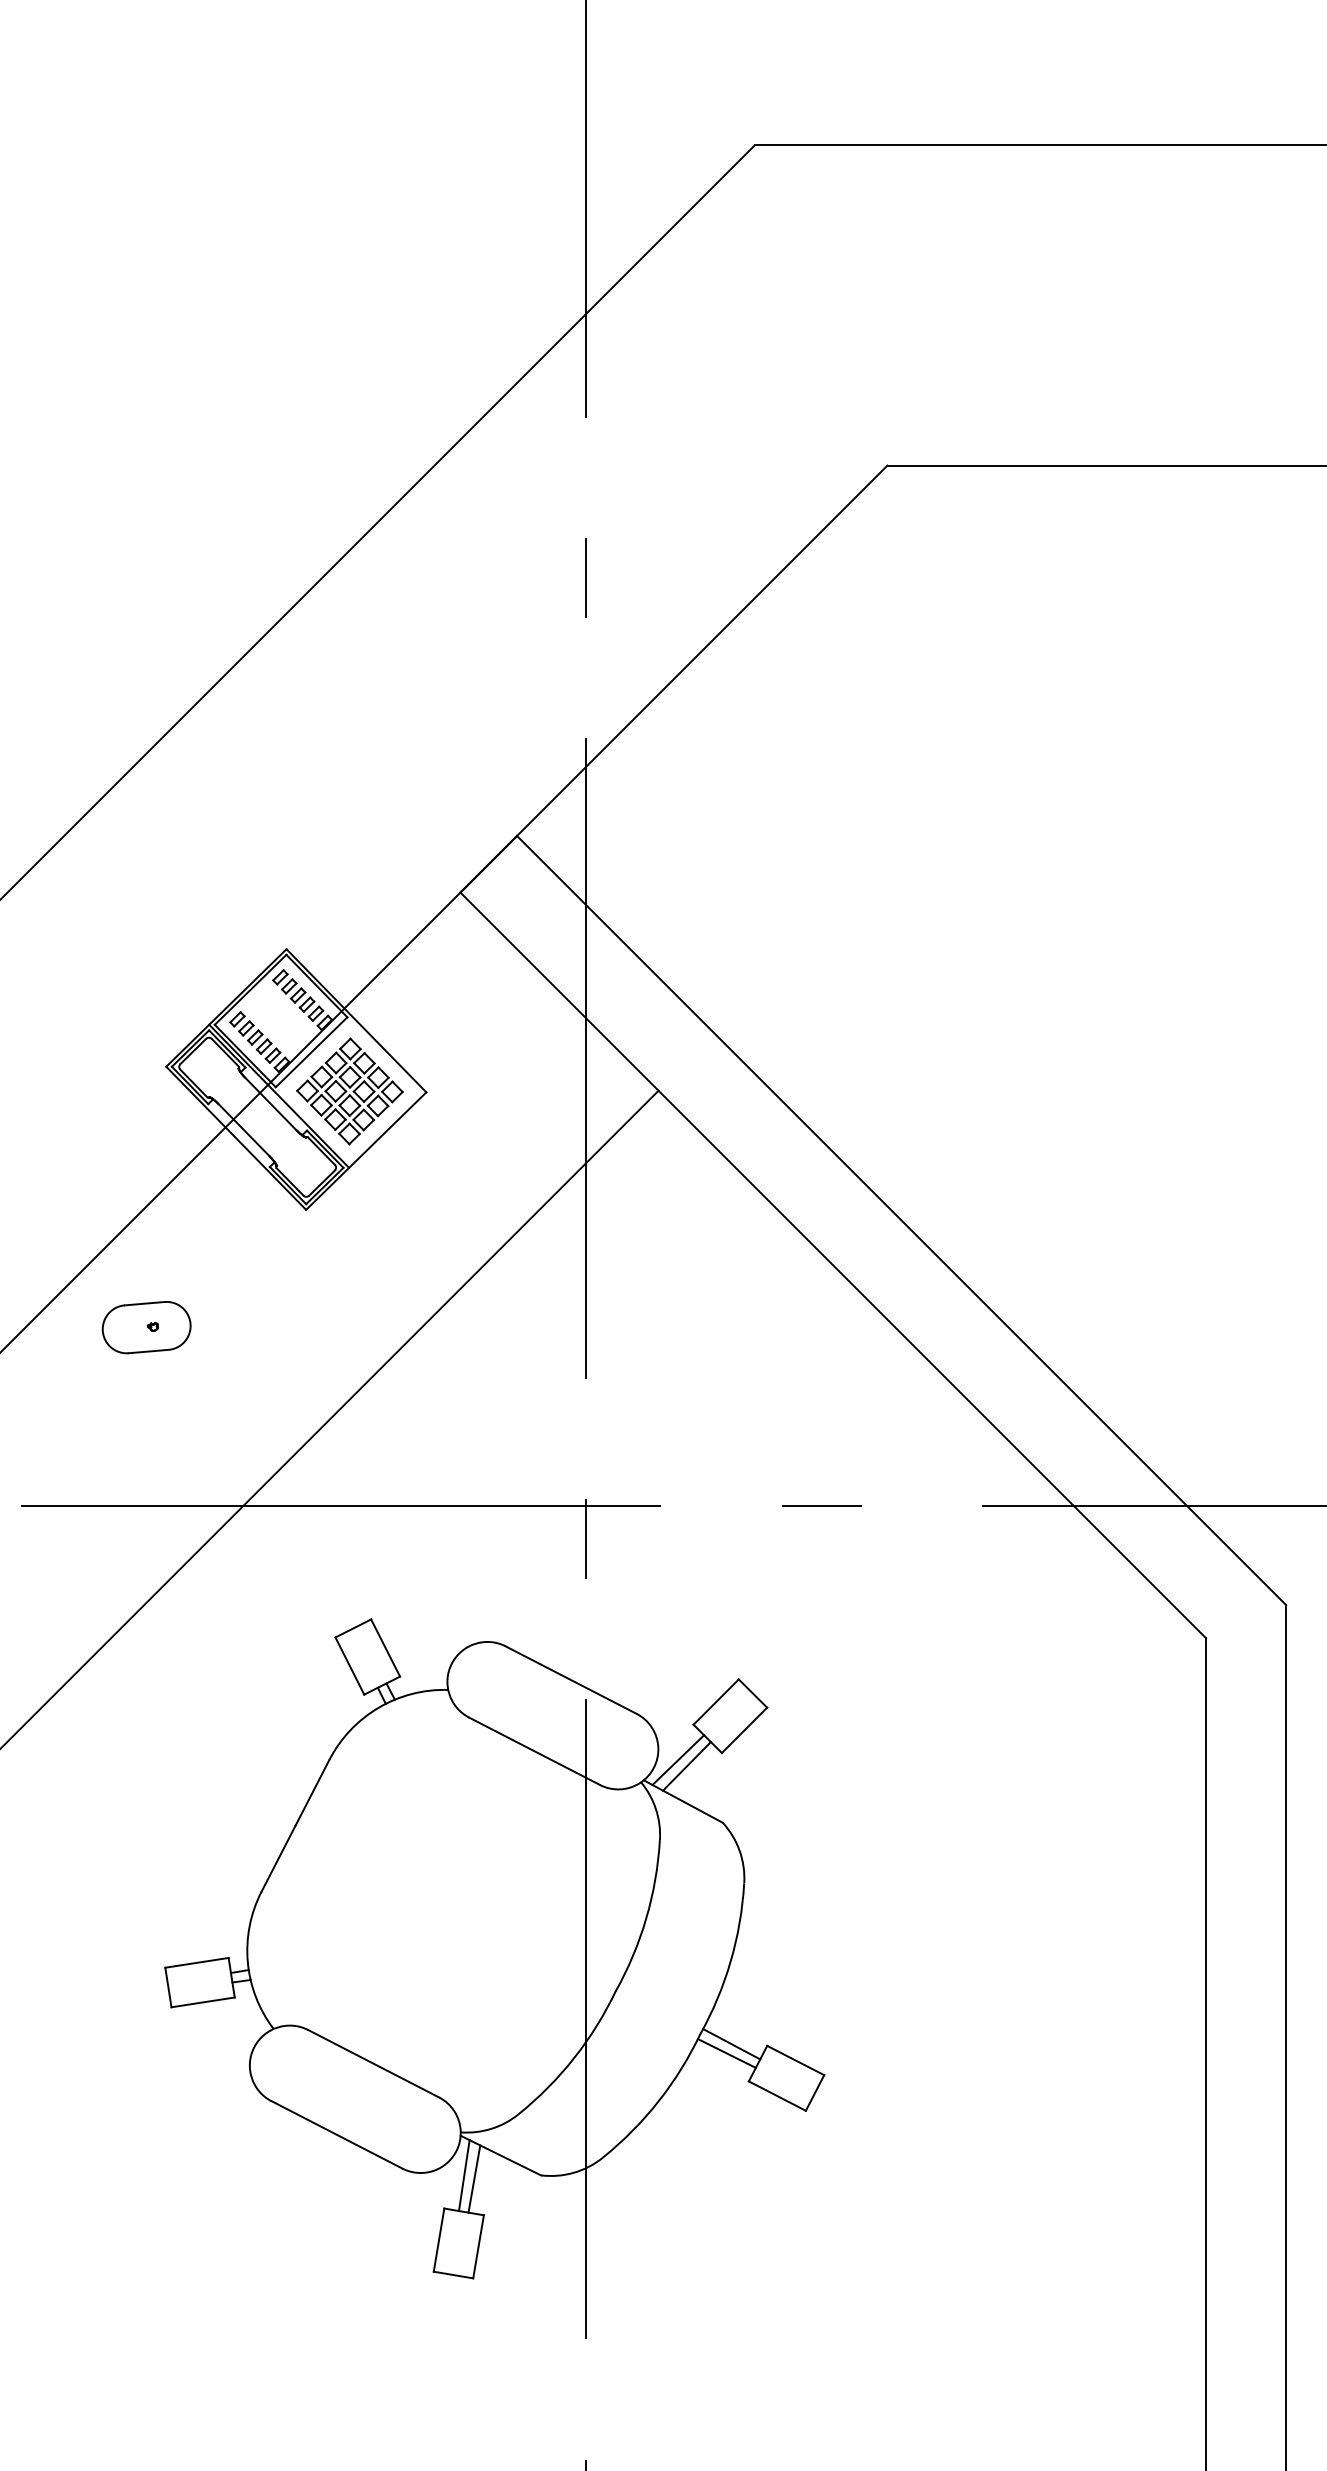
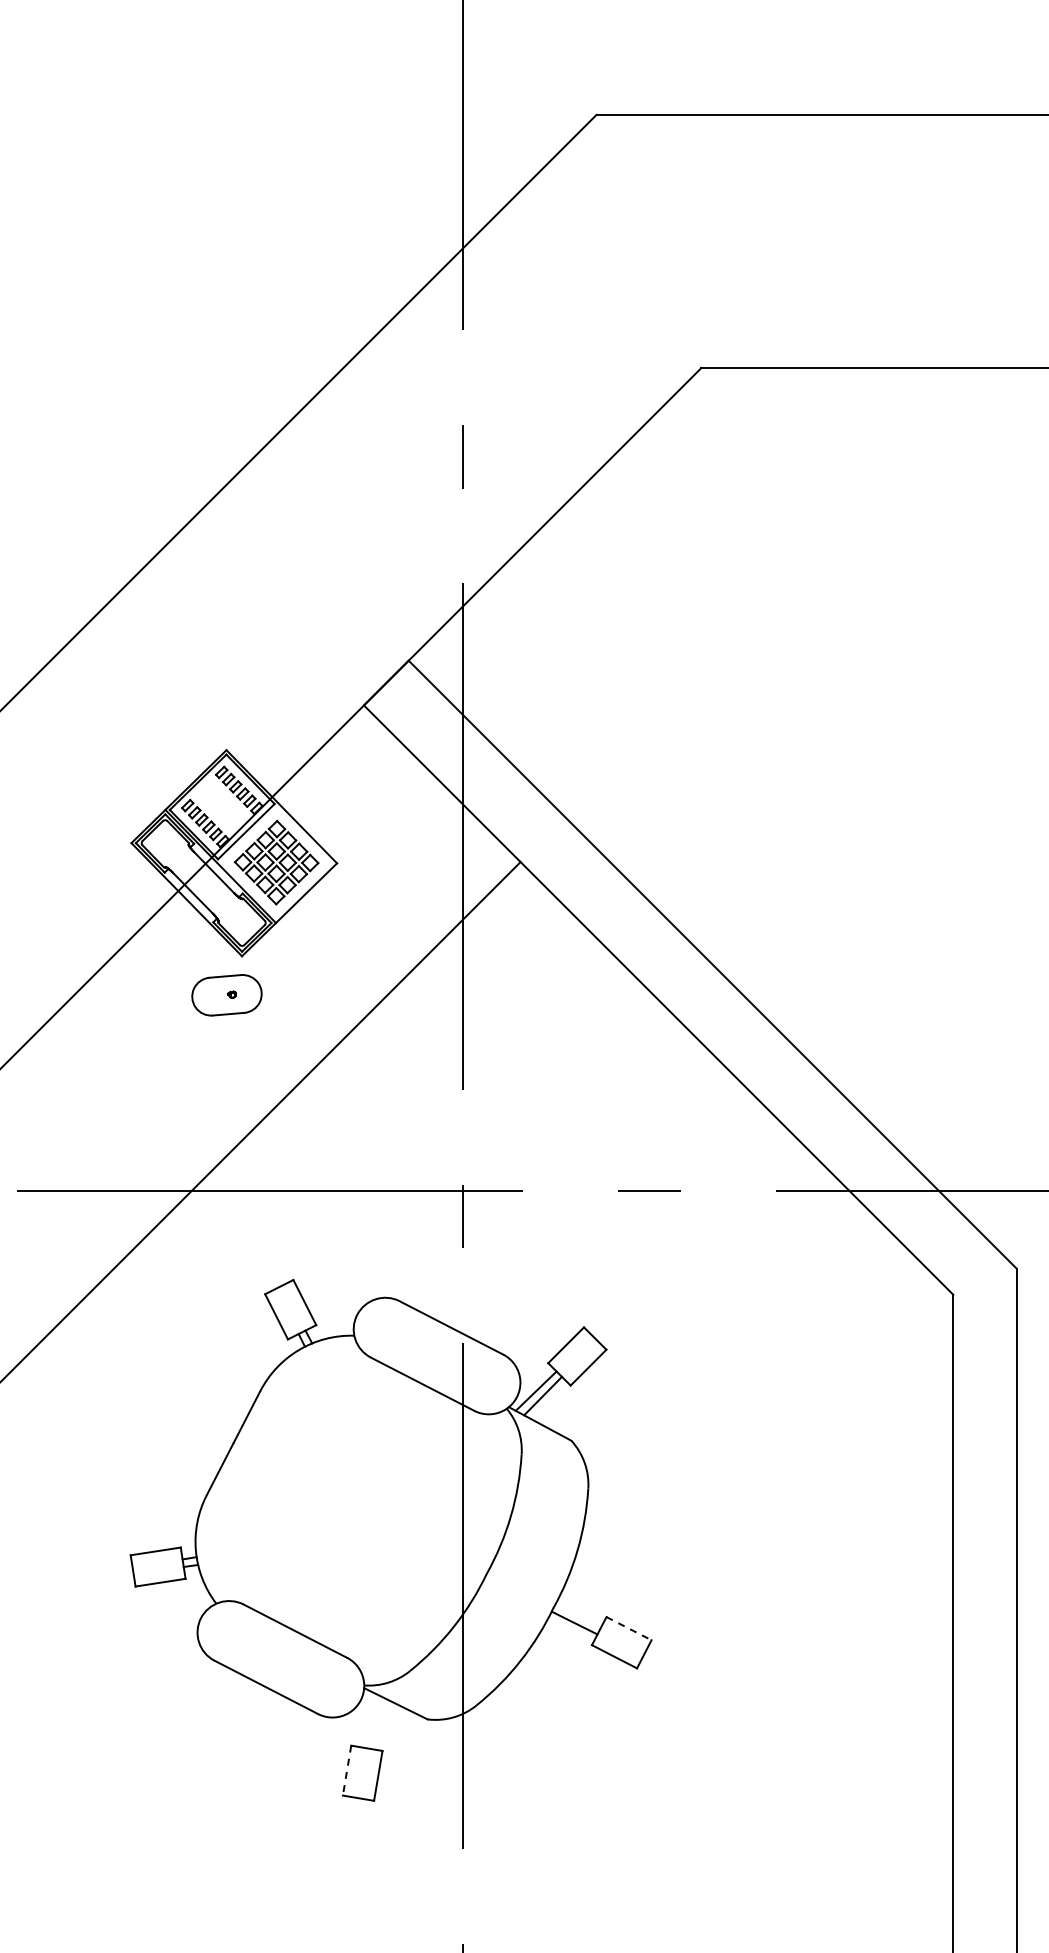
part: (146, 1327) -> (226, 995), moved
line: (730, 2043) -> (577, 1615), removed
line: (796, 2060) -> (629, 1628), solid -> dashed
line: (463, 2175) -> (366, 1719), removed
line: (473, 2177) -> (374, 1721), removed
line: (439, 2241) -> (347, 1771), solid -> dashed

